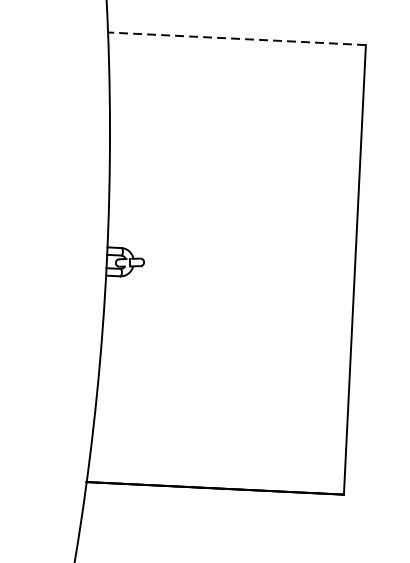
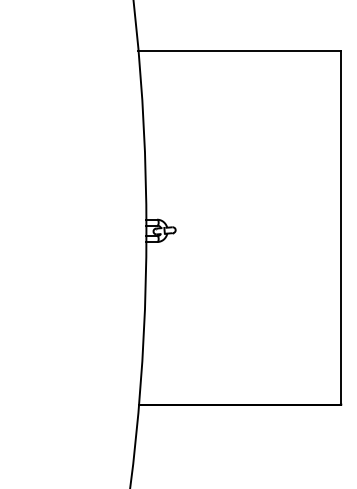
line: (236, 39) -> (239, 51), dashed -> solid

